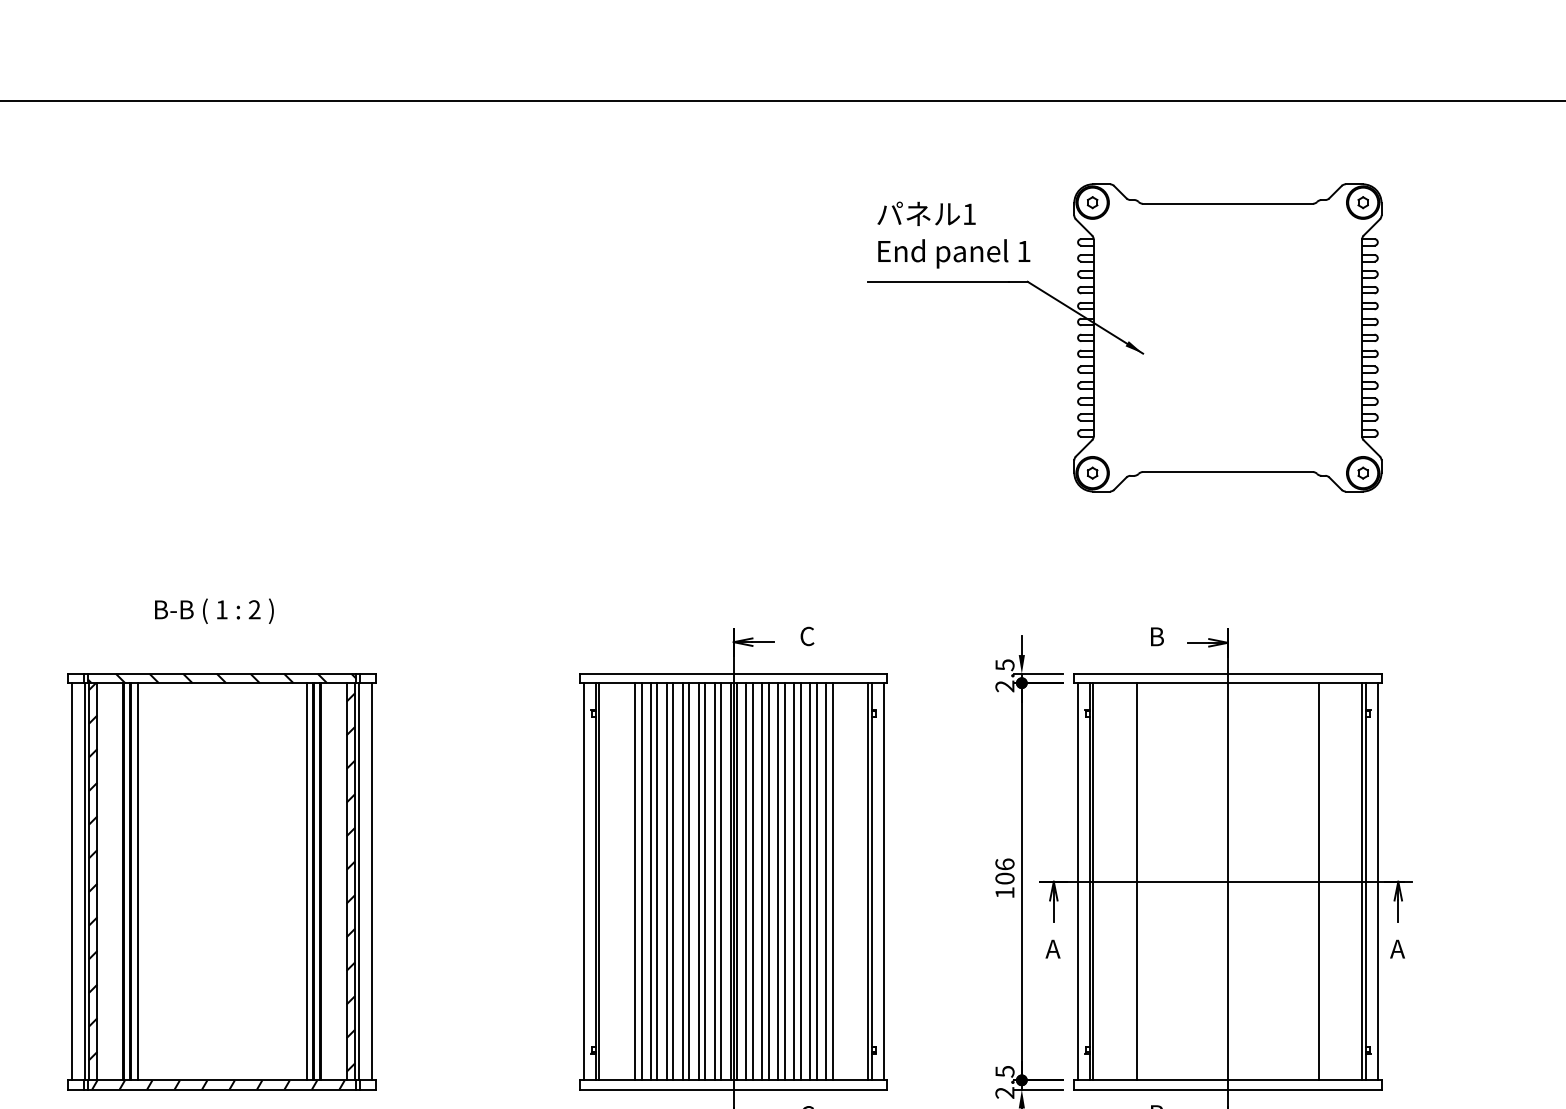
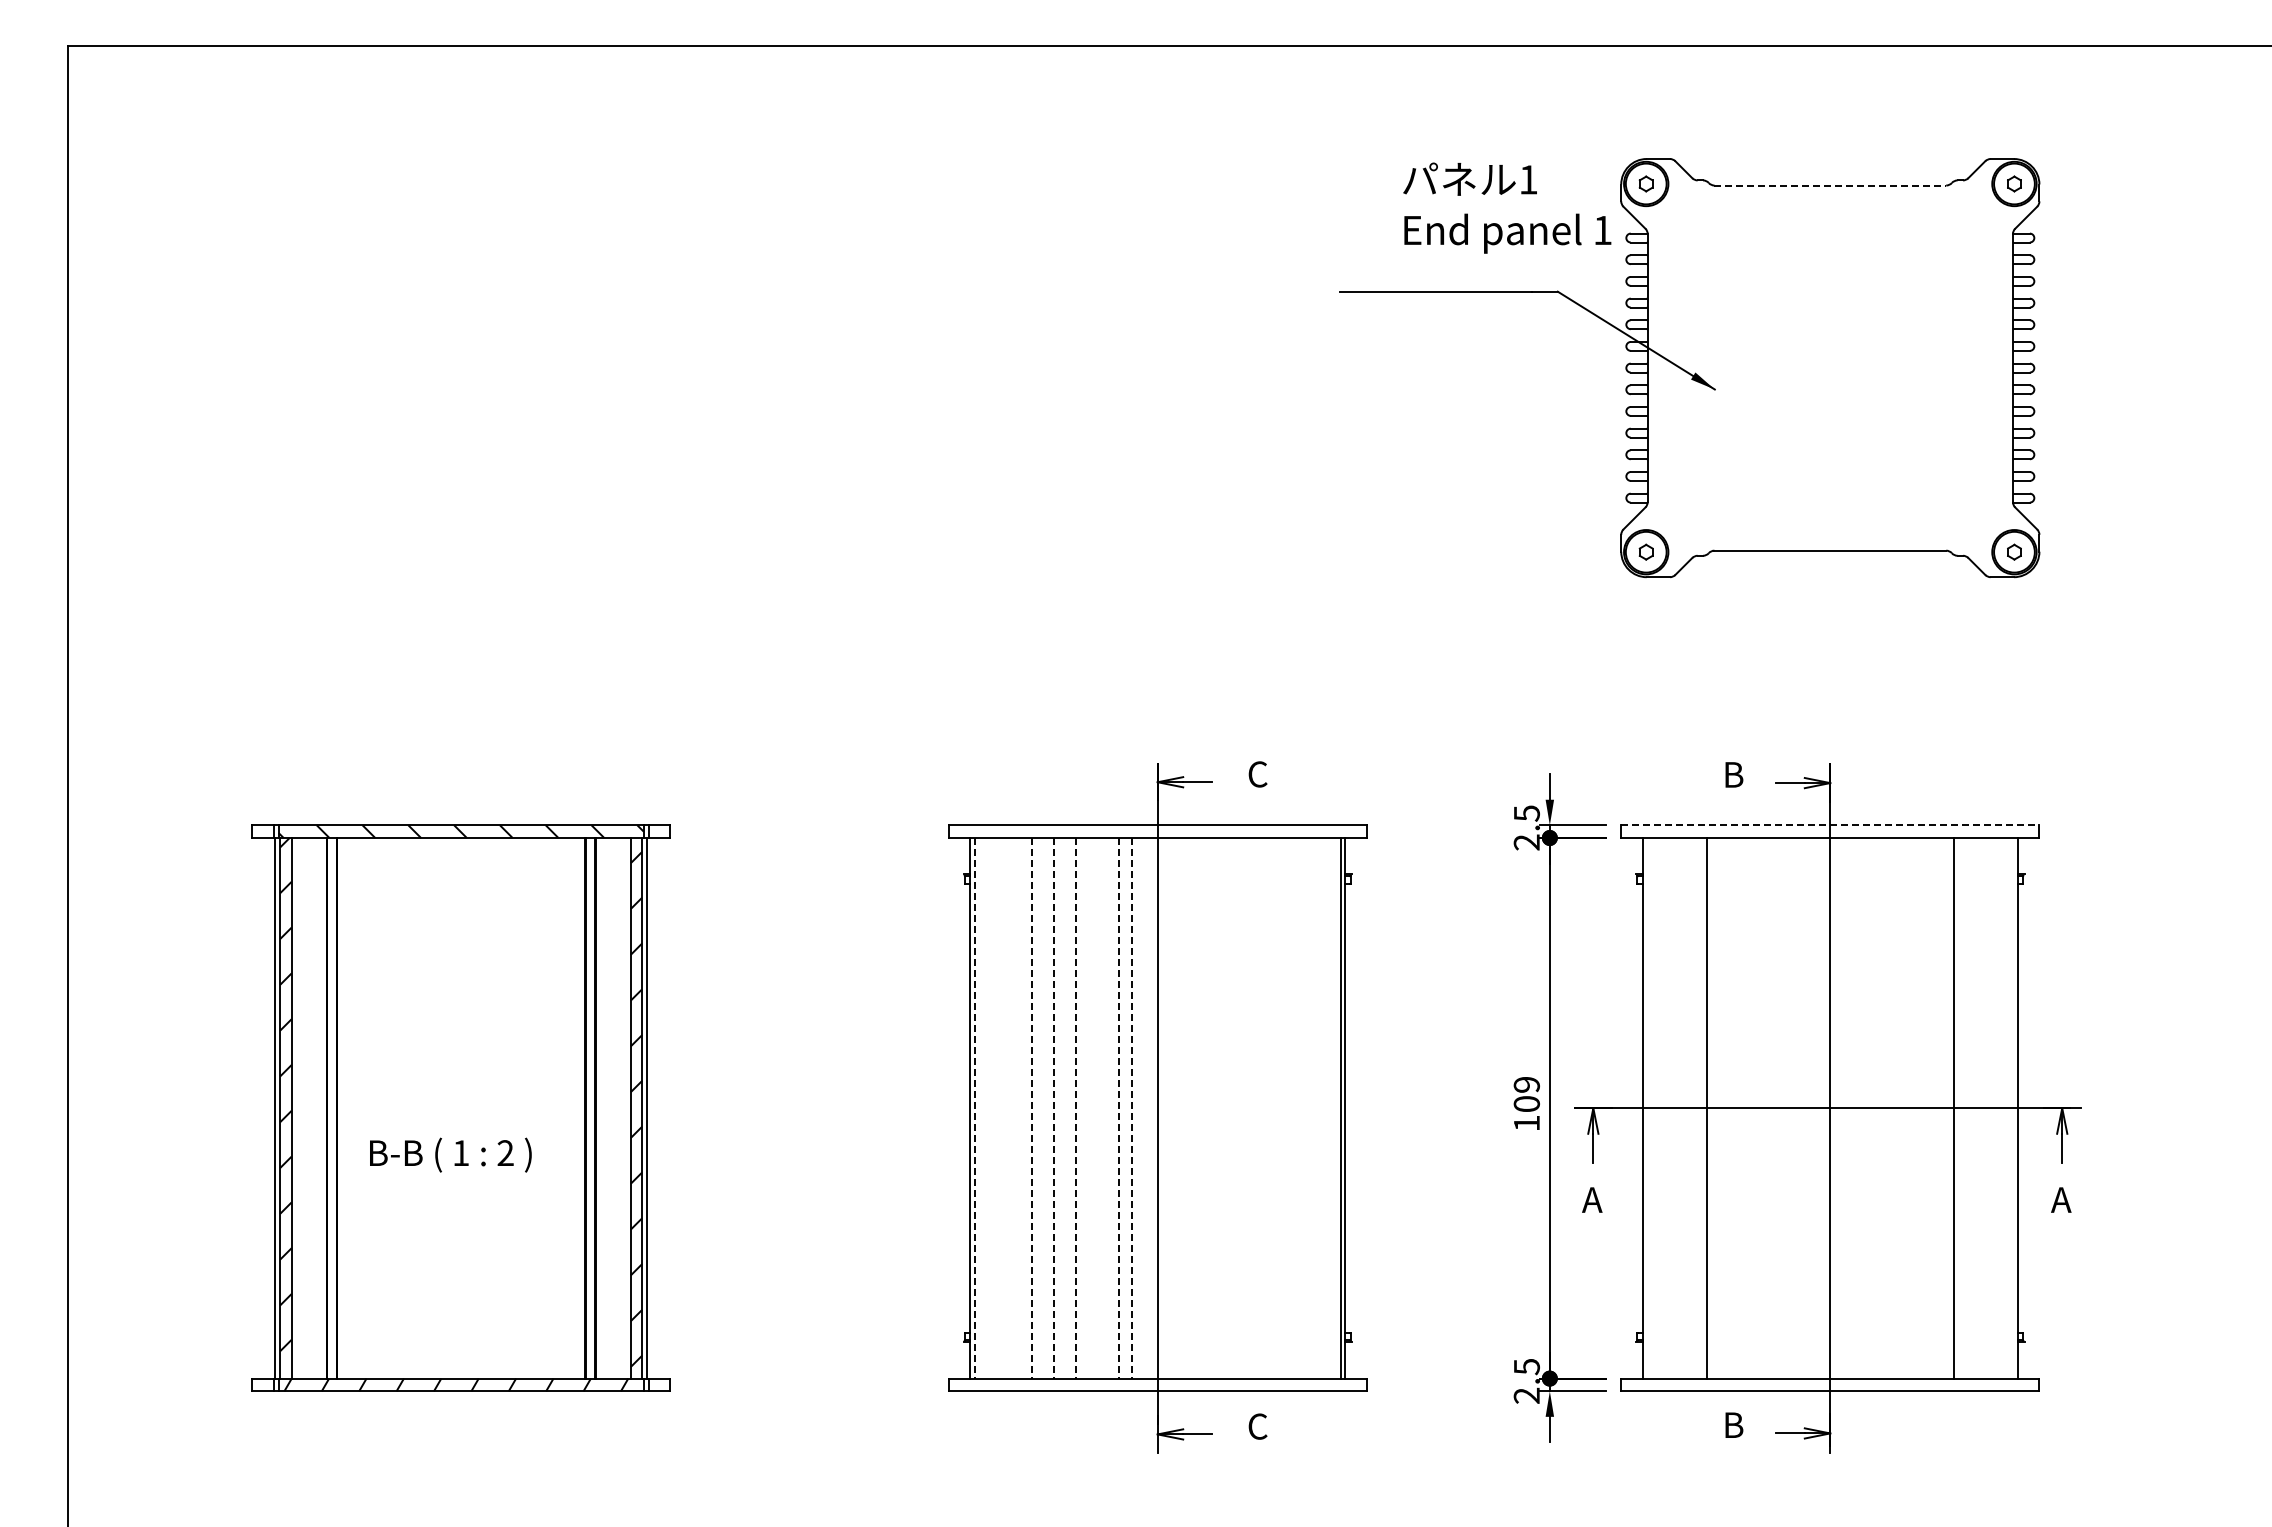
line: (1228, 203) -> (1830, 185), solid -> dashed
text: (954, 234) -> (1507, 207), moved
text: (214, 610) -> (450, 1154), moved
line: (1228, 673) -> (1830, 825), solid -> dashed
text: (1004, 864) -> (1526, 1084), 106 -> 109
line: (72, 881) -> (257, 1108), removed
line: (137, 881) -> (346, 1108), removed
line: (306, 881) -> (576, 1108), removed
line: (372, 881) -> (665, 1108), removed
line: (583, 881) -> (953, 1108), removed
line: (599, 881) -> (974, 1108), solid -> dashed
line: (635, 881) -> (1023, 1108), removed
line: (641, 881) -> (1032, 1108), solid -> dashed
line: (650, 881) -> (1044, 1108), removed
line: (657, 881) -> (1053, 1108), solid -> dashed
line: (666, 881) -> (1066, 1108), removed
line: (673, 881) -> (1075, 1108), solid -> dashed
line: (682, 881) -> (1088, 1108), removed
line: (689, 881) -> (1097, 1108), removed
line: (698, 881) -> (1109, 1108), removed
line: (704, 881) -> (1118, 1108), solid -> dashed
line: (714, 881) -> (1131, 1108), solid -> dashed
line: (721, 881) -> (1140, 1108), removed
line: (730, 881) -> (1153, 1108), removed
line: (737, 881) -> (1162, 1108), removed
line: (746, 881) -> (1174, 1108), removed
line: (752, 881) -> (1183, 1108), removed
line: (762, 881) -> (1196, 1108), removed
line: (768, 881) -> (1205, 1108), removed
line: (778, 881) -> (1218, 1108), removed
line: (785, 881) -> (1227, 1108), removed
line: (793, 881) -> (1239, 1108), removed
line: (800, 881) -> (1248, 1108), removed
line: (810, 881) -> (1261, 1108), removed
line: (816, 881) -> (1270, 1108), removed
line: (826, 881) -> (1283, 1108), removed
line: (832, 881) -> (1292, 1108), removed
line: (883, 881) -> (1361, 1108), removed
line: (1078, 881) -> (1626, 1108), removed
line: (1093, 881) -> (1647, 1108), removed
line: (1362, 881) -> (2013, 1108), removed
line: (1377, 881) -> (2034, 1108), removed

